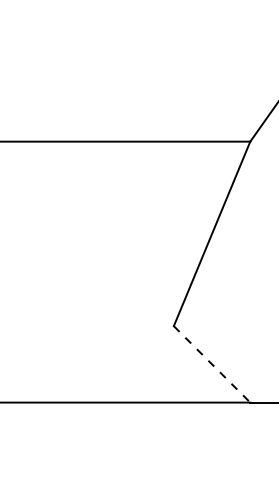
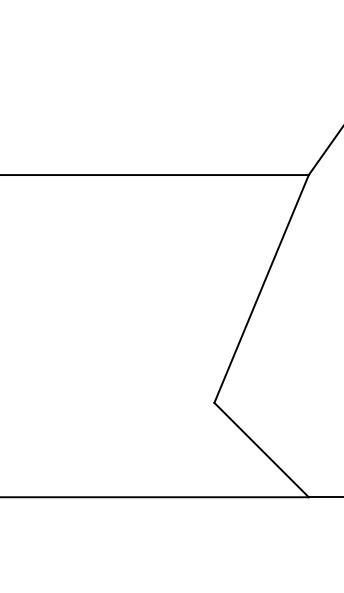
line: (211, 364) -> (261, 450), dashed -> solid

